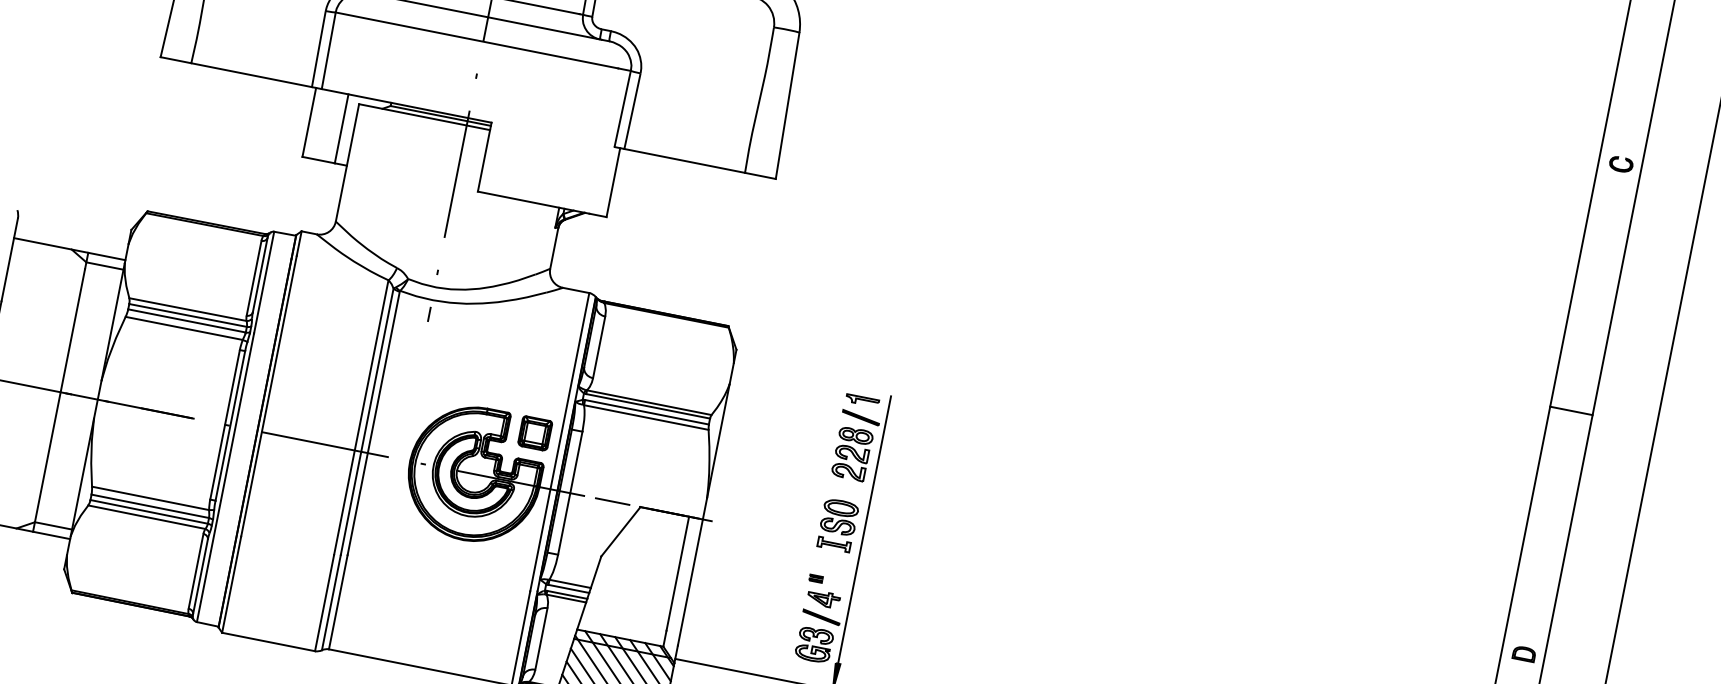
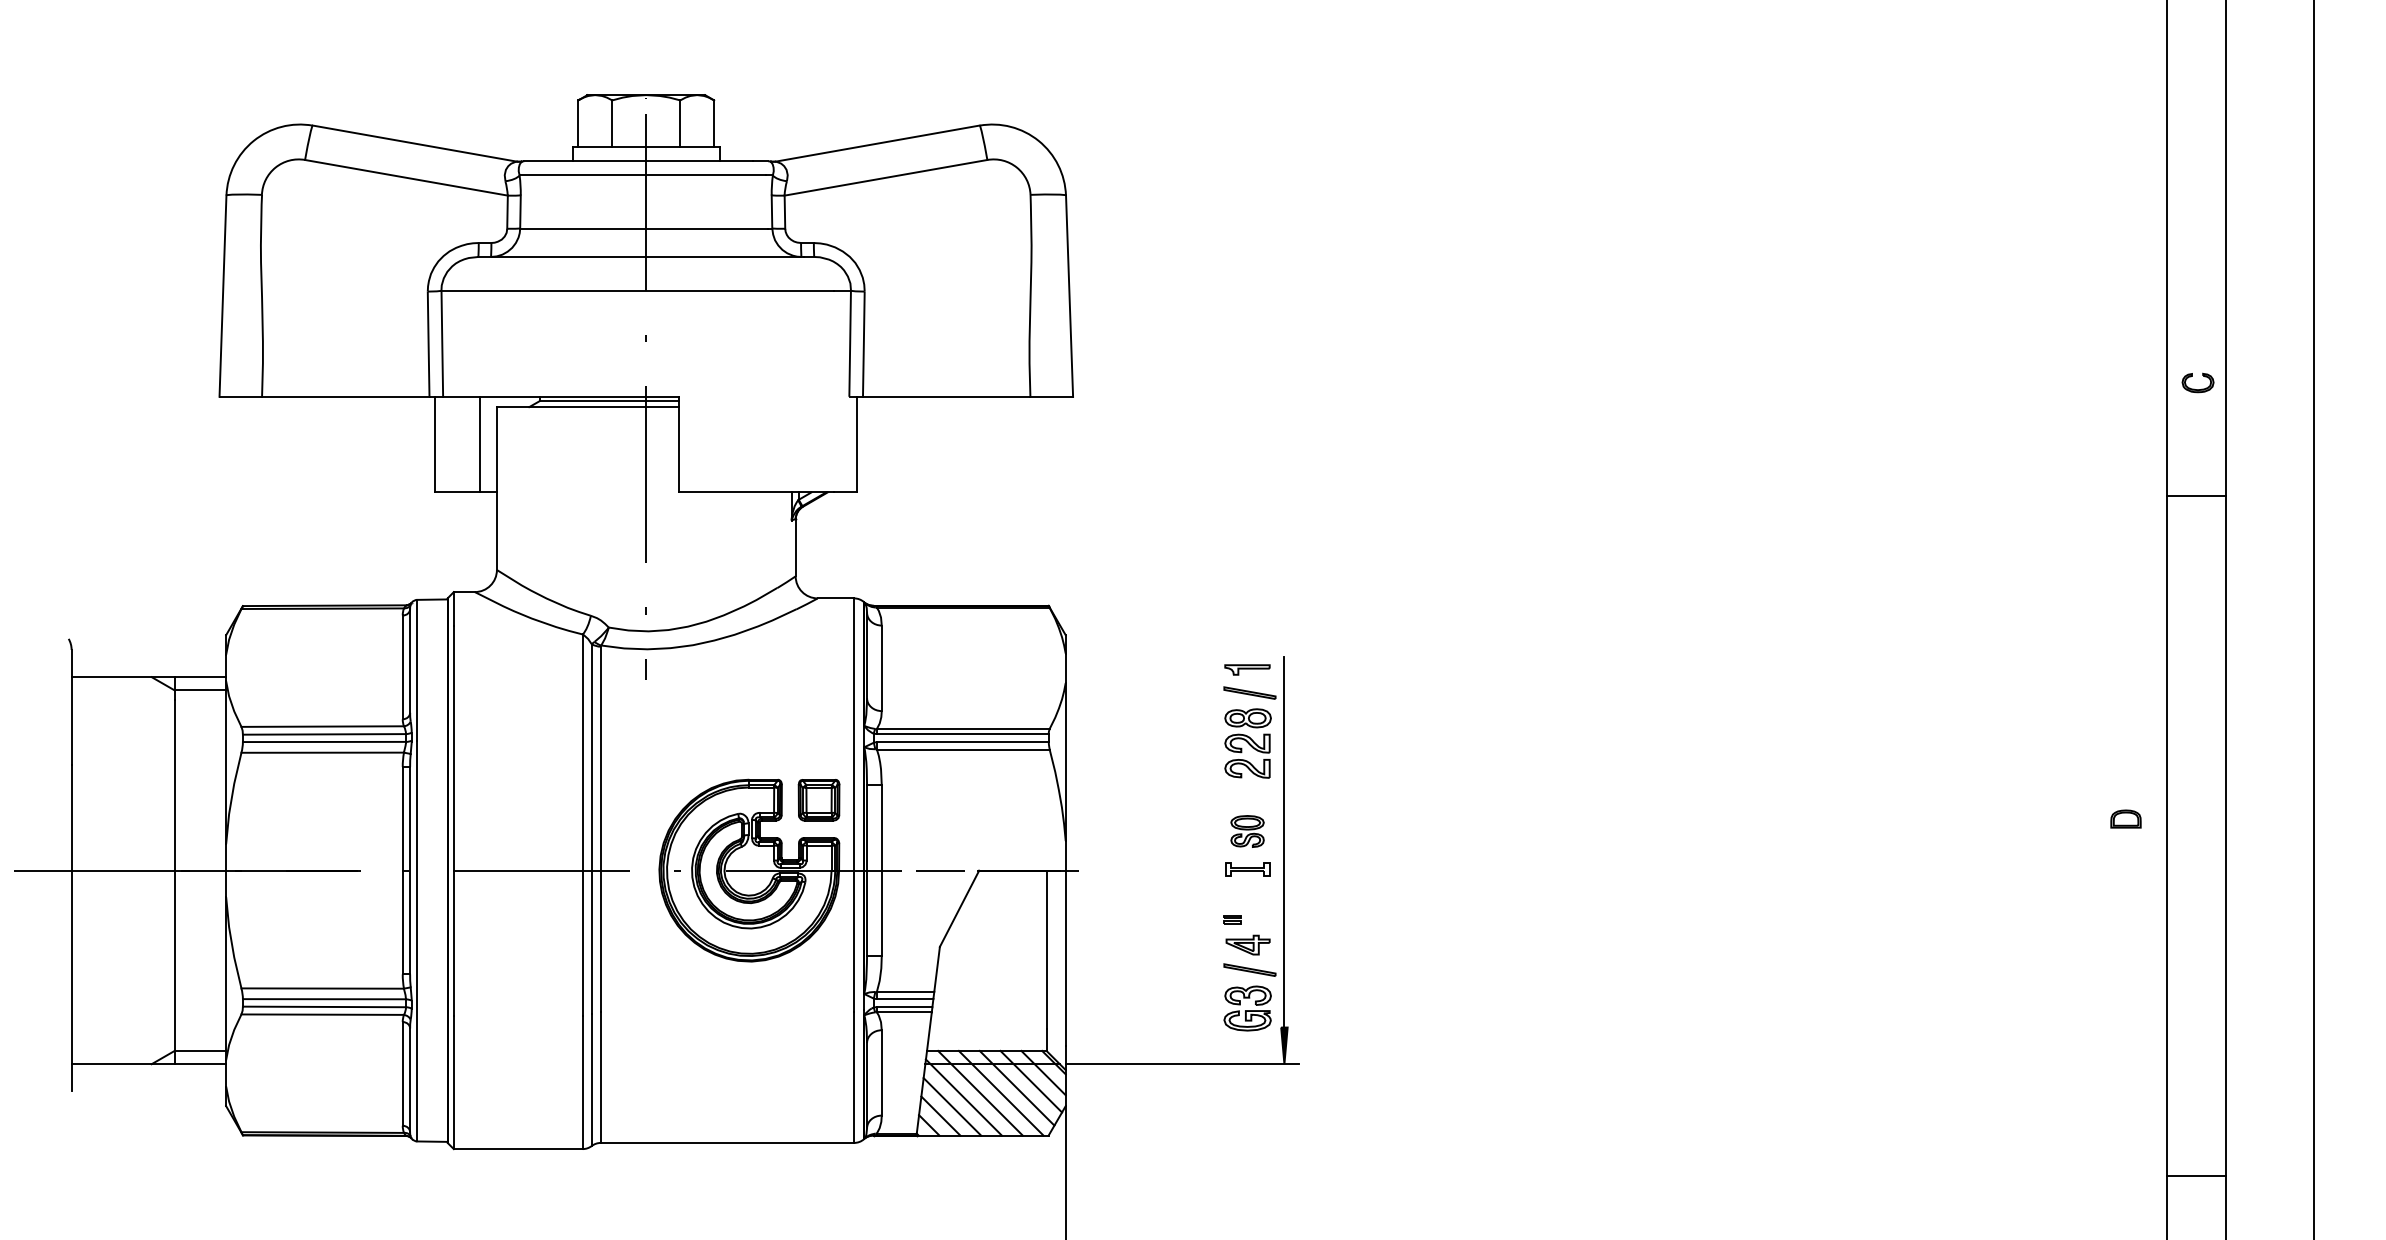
part: (1617, 167) -> (2194, 388), moved
part: (839, 517) -> (1247, 831), size x0.7
part: (1524, 653) -> (2125, 818), moved

